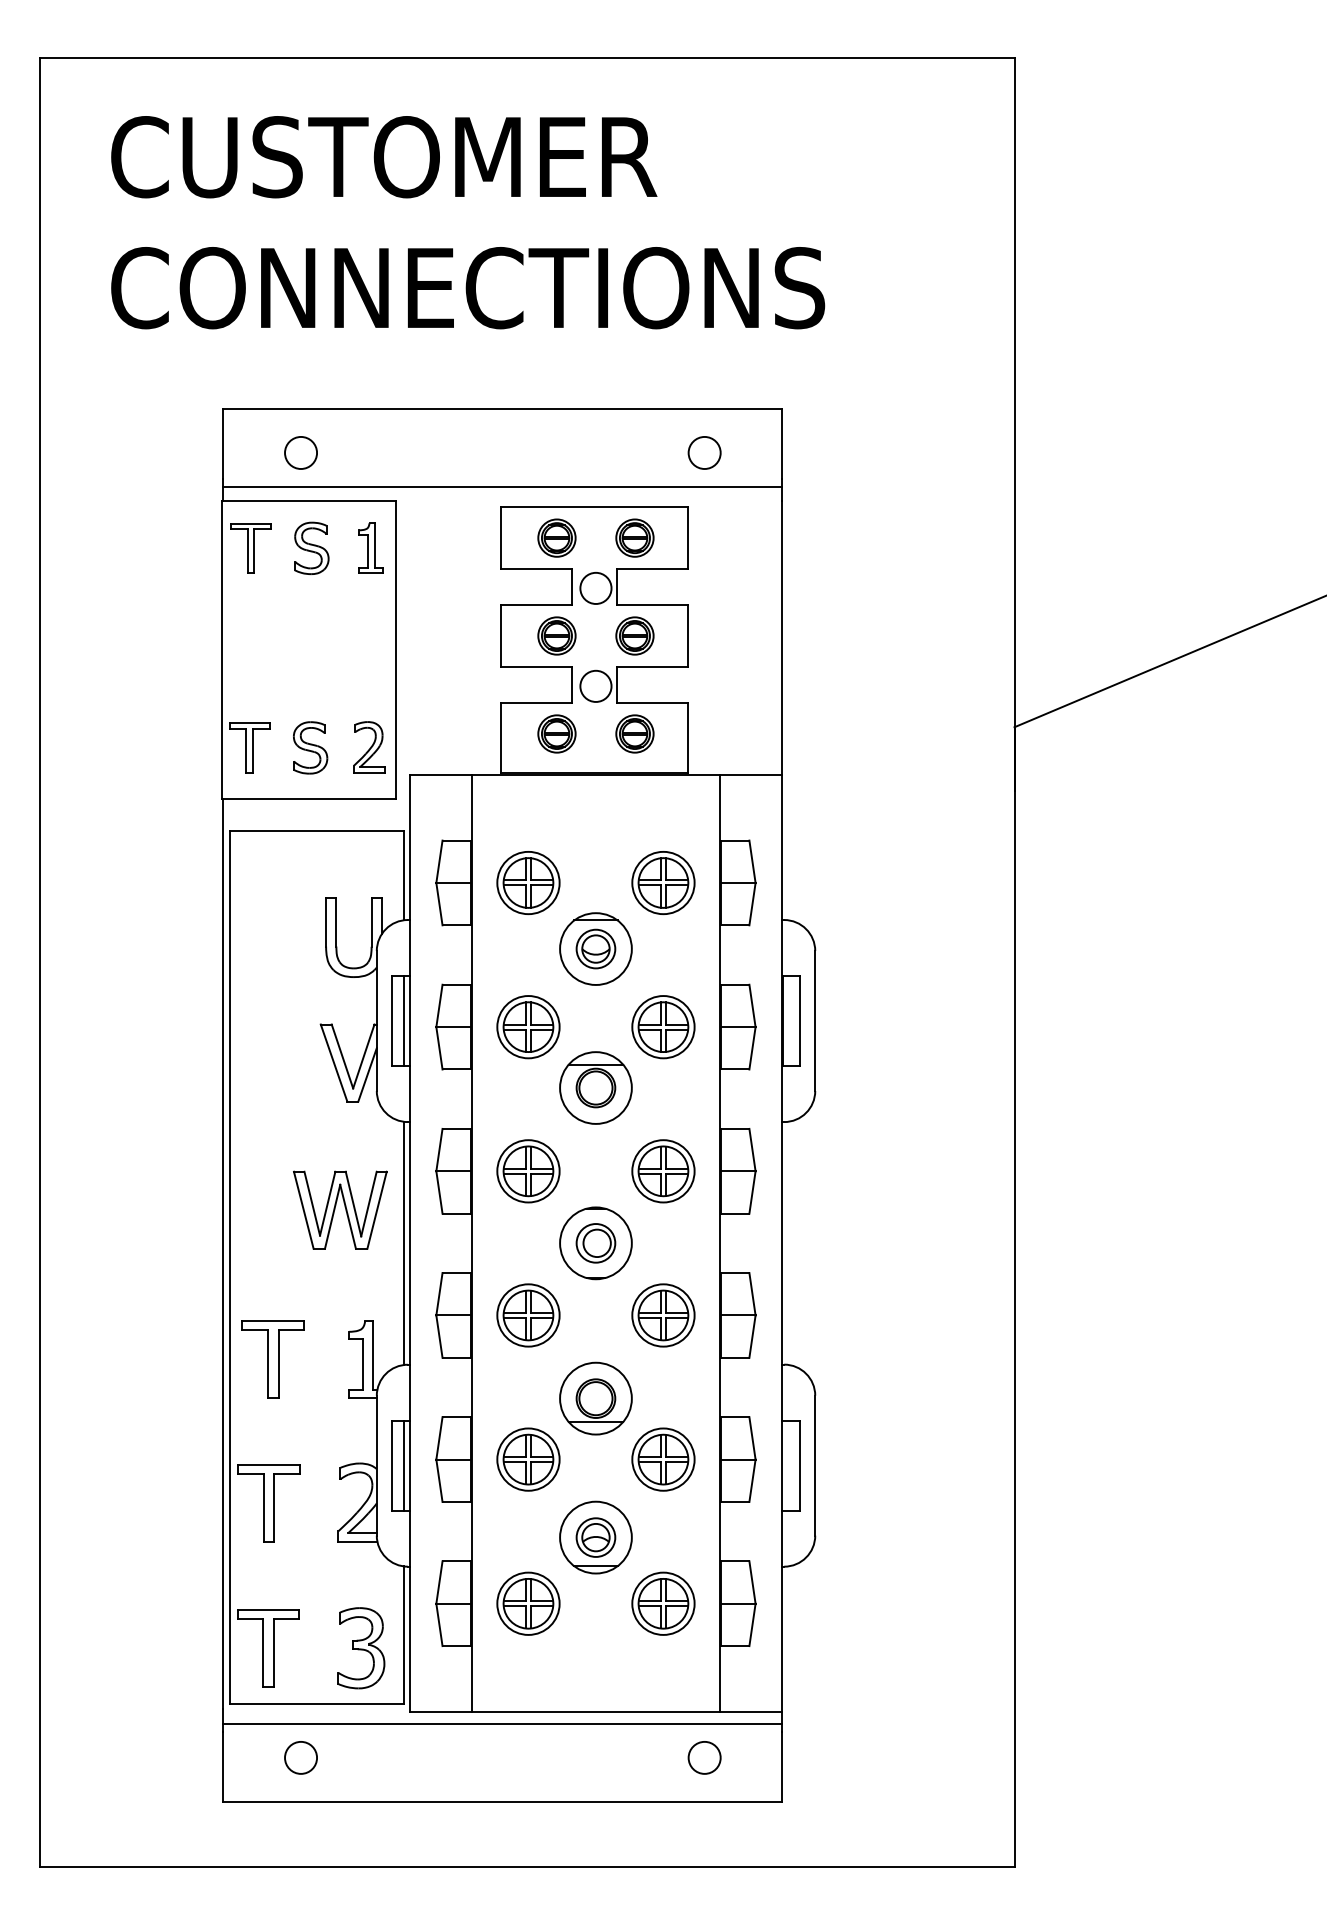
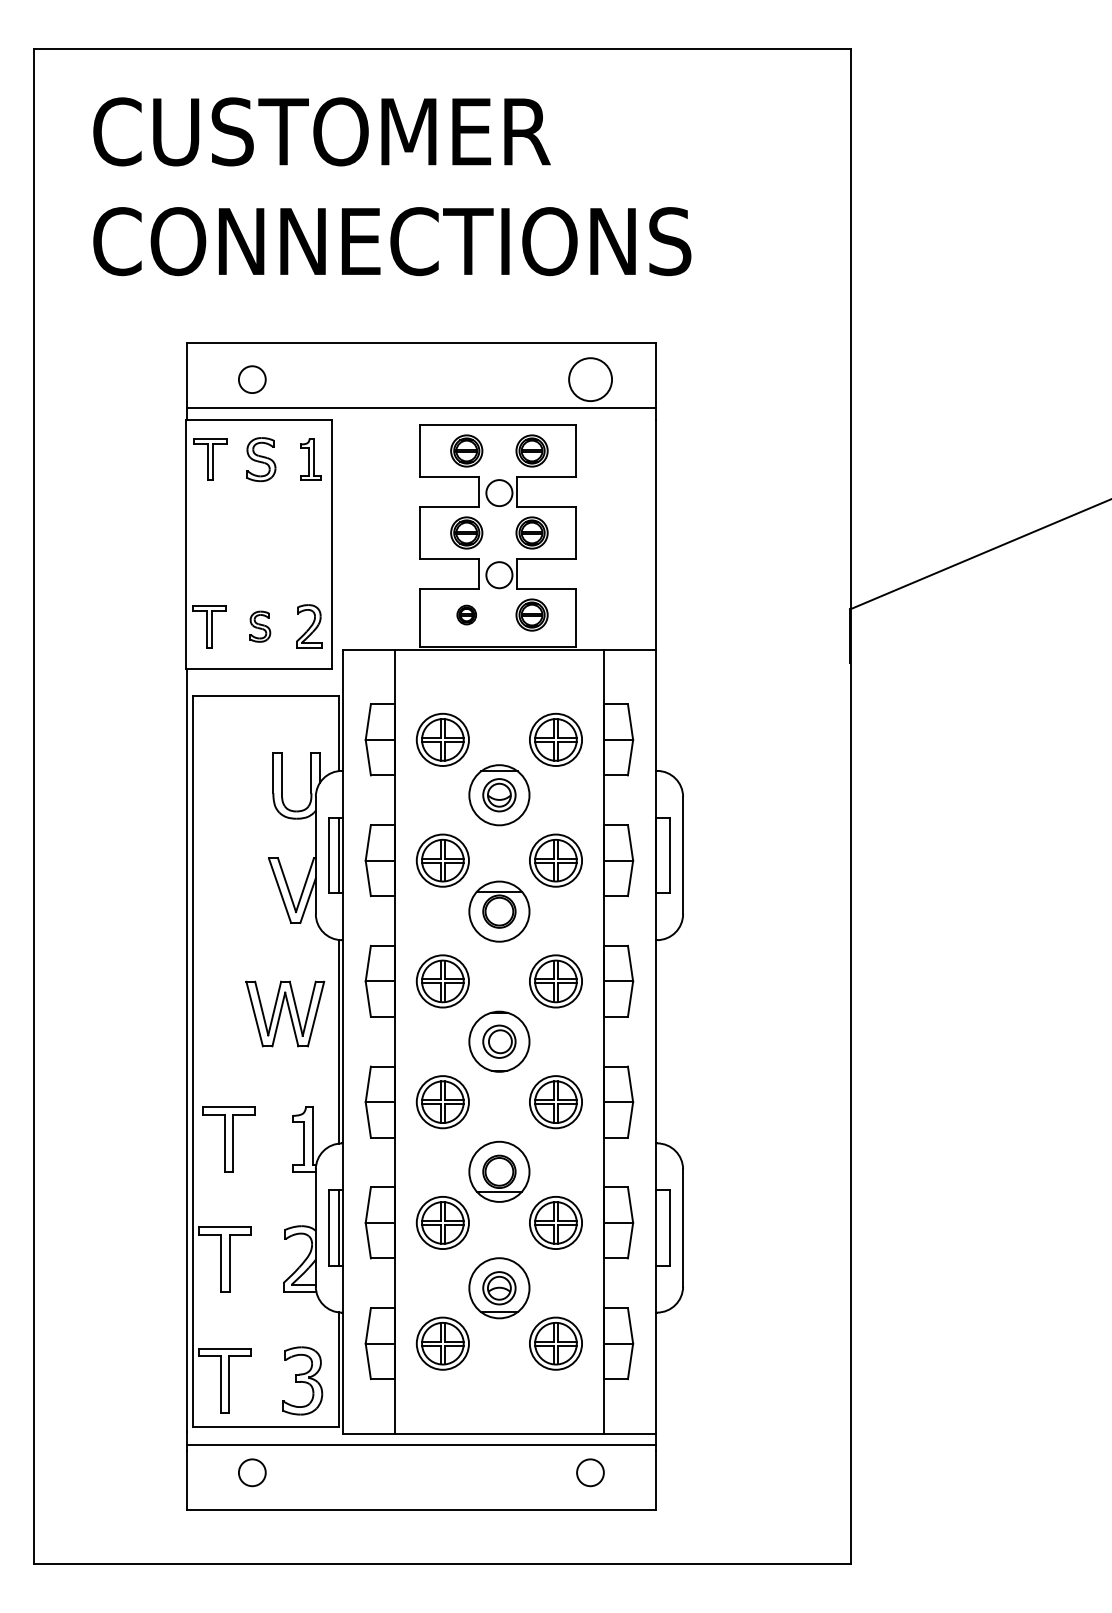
circle: (704, 452) -> (590, 379), size x1.6
part: (556, 733) -> (466, 614), size x0.6
part: (310, 747) -> (260, 626), size x0.7

